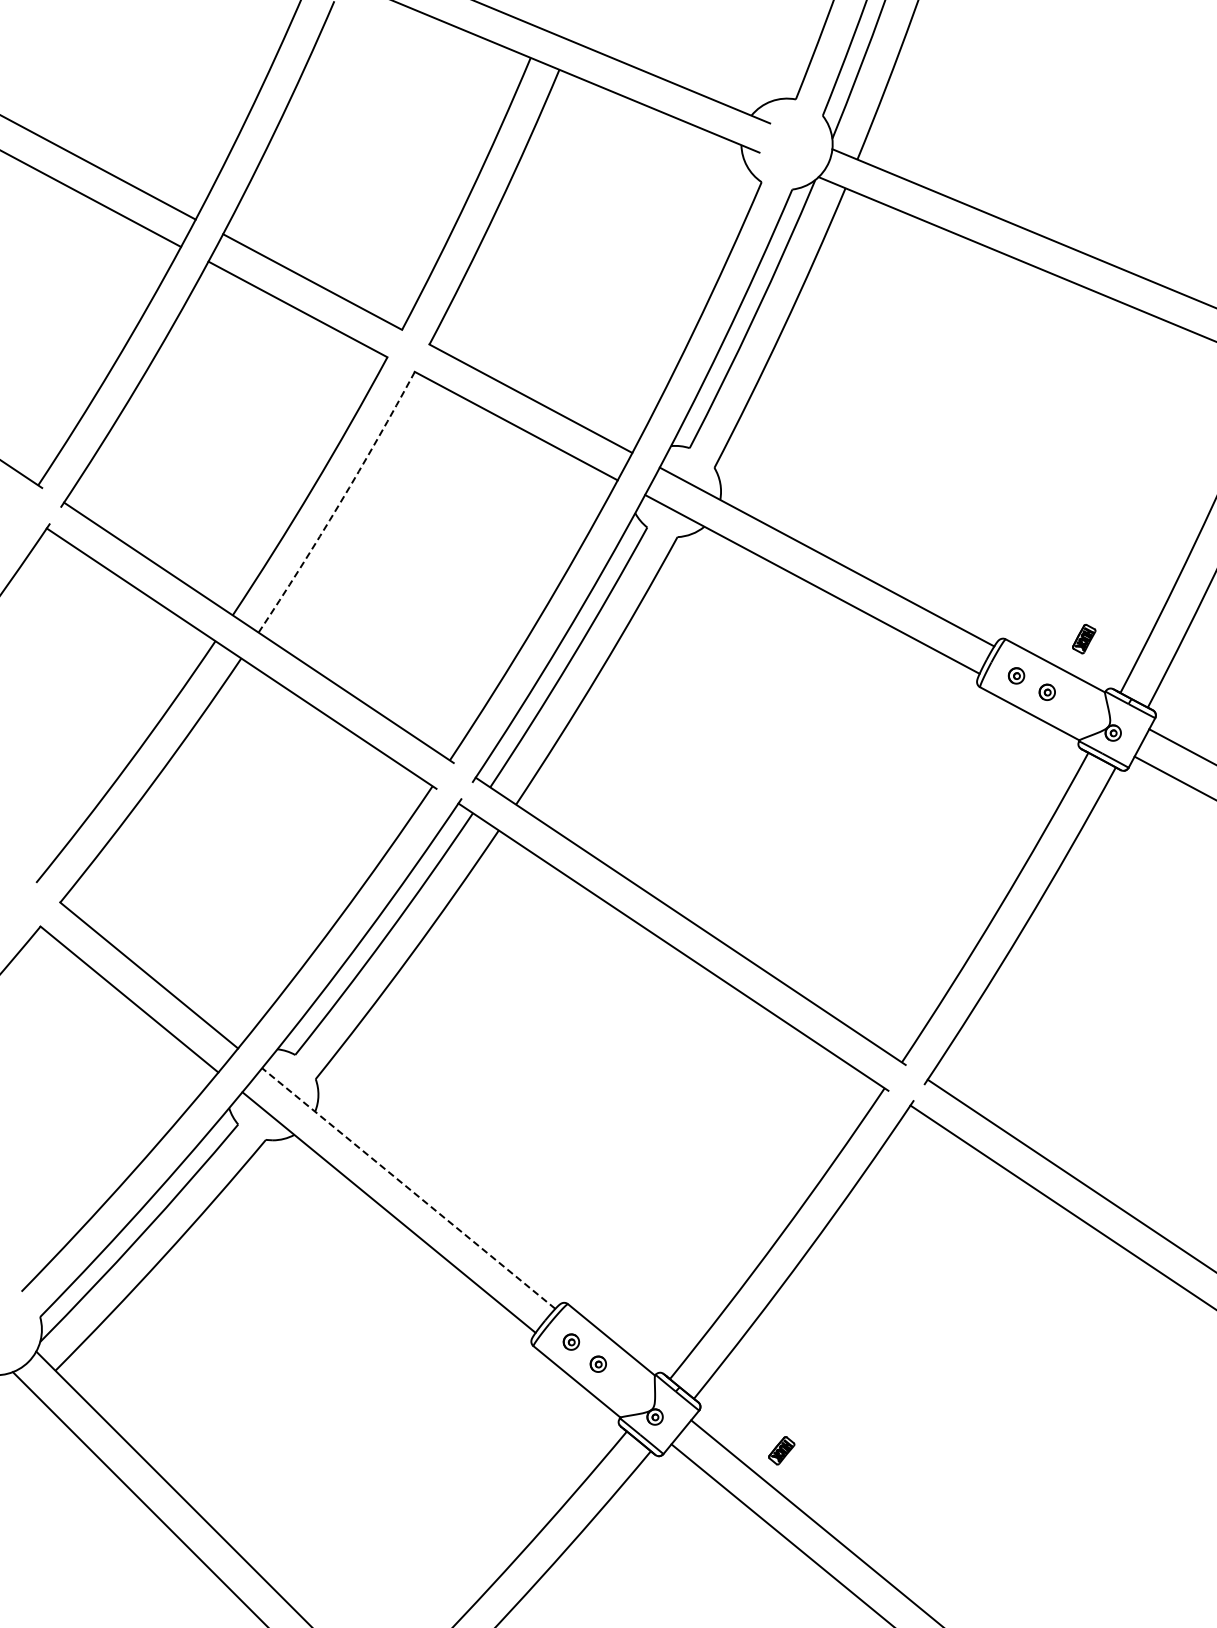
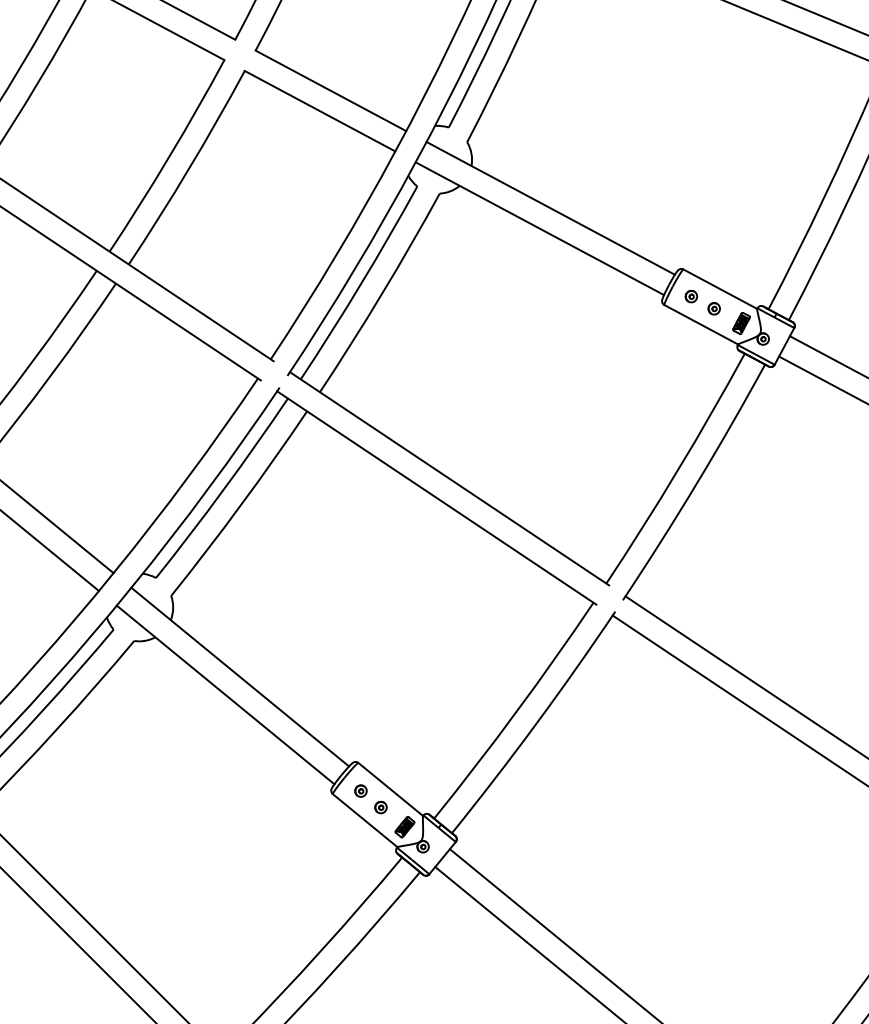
arc: (339, 504) -> (188, 169), dashed -> solid
part: (1084, 639) -> (741, 323), moved
line: (408, 1188) -> (240, 677), dashed -> solid
part: (781, 1450) -> (404, 827), moved

